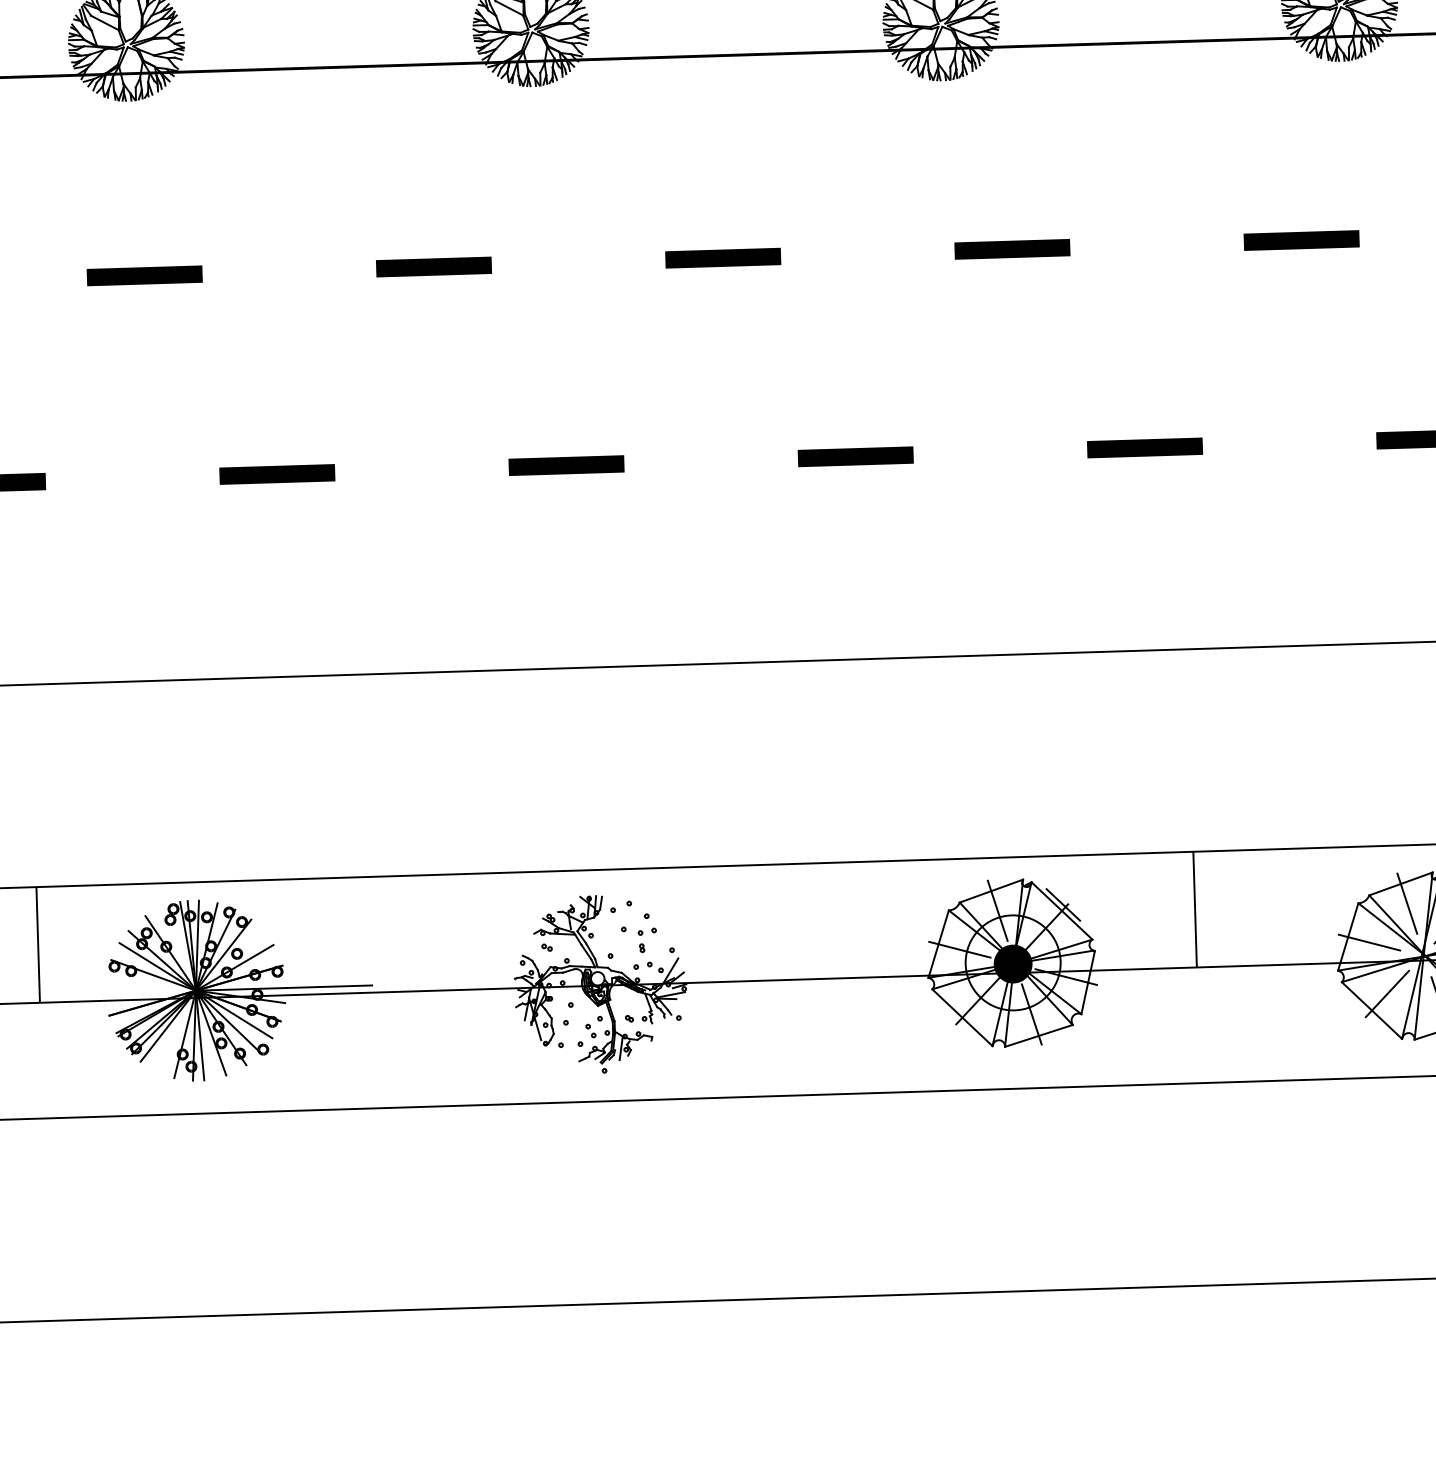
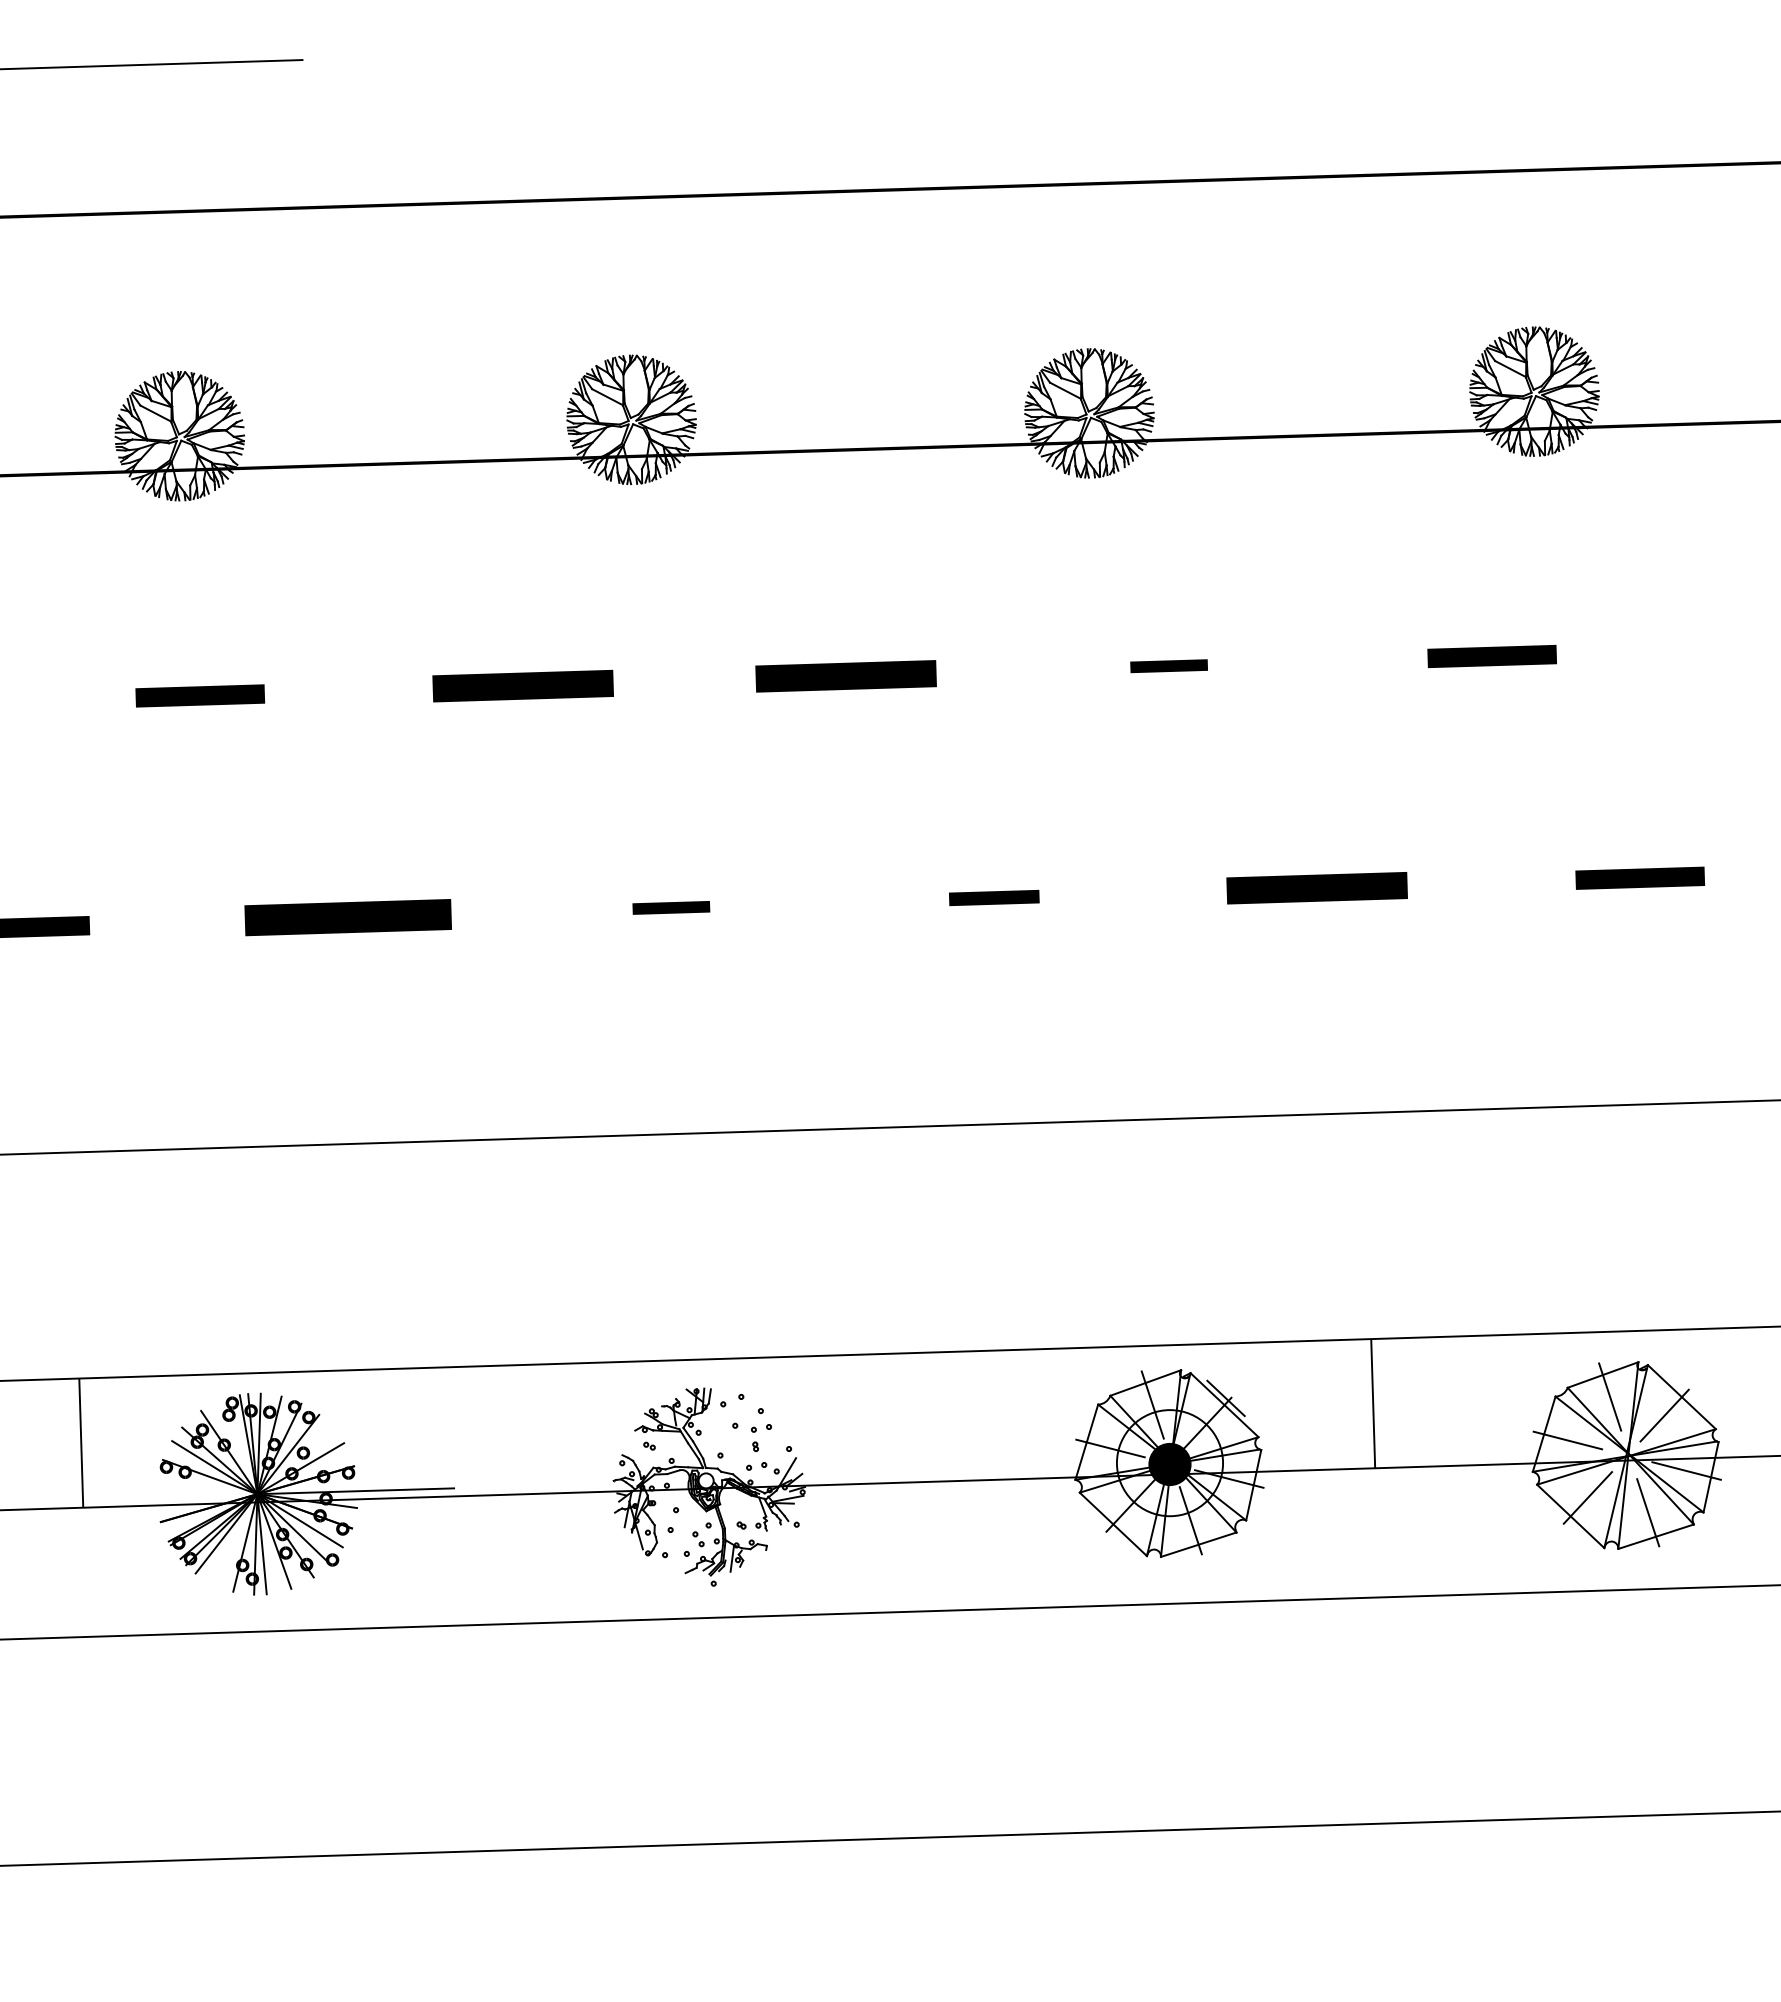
part: (1011, 248) -> (1168, 665), size x0.6
part: (723, 257) -> (846, 675), size x1.4
part: (434, 266) -> (523, 685), size x1.4
part: (1145, 447) -> (1317, 887), size x1.4
part: (855, 456) -> (994, 897), size x0.7
part: (566, 465) -> (671, 907), size x0.6
part: (277, 474) -> (348, 917), size x1.6

